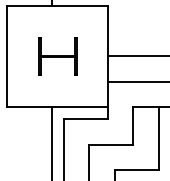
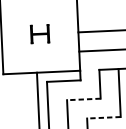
part: (57, 56) -> (39, 34), size x0.6
line: (110, 144) -> (83, 99), solid -> dashed
line: (136, 169) -> (103, 117), solid -> dashed

